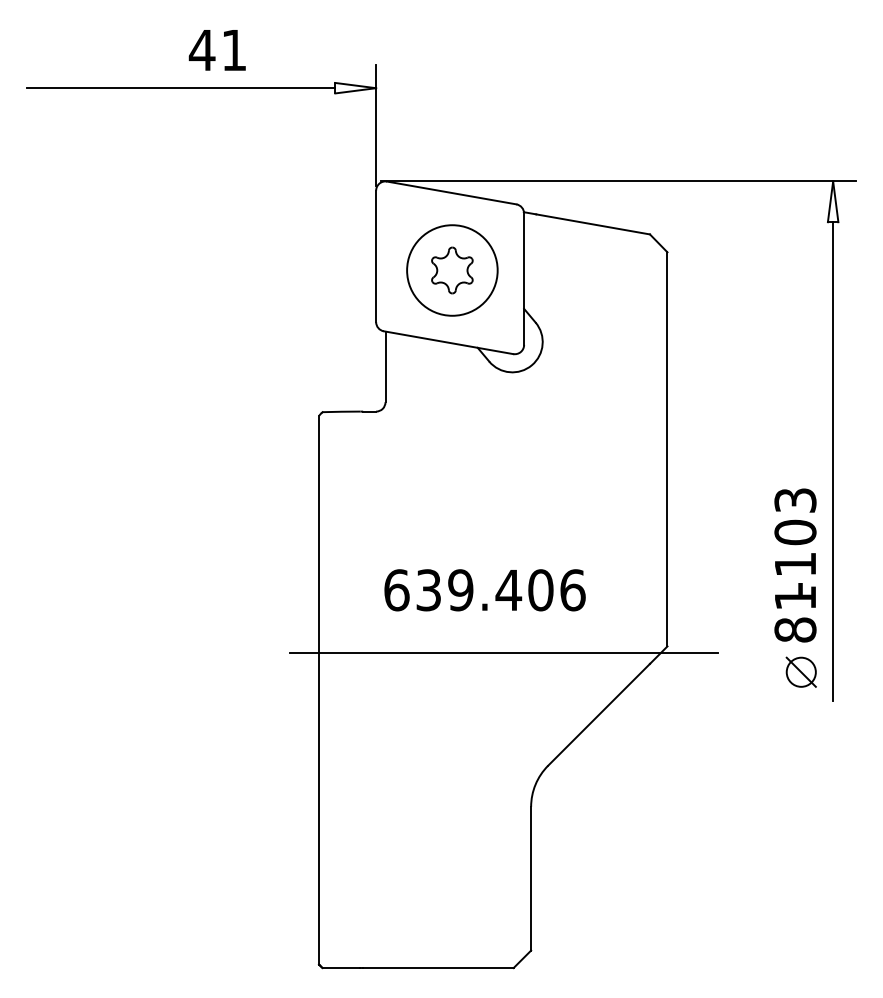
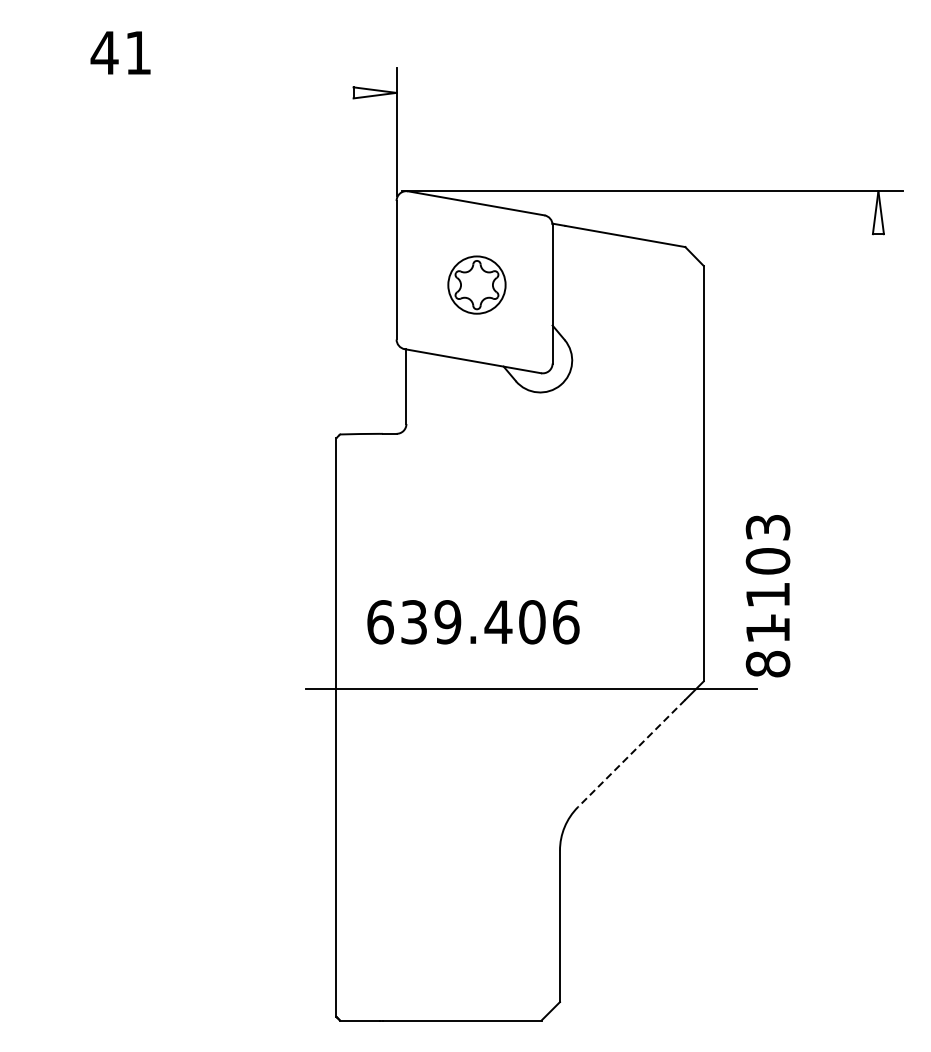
text: (216, 50) -> (119, 53), moved
line: (180, 88) -> (190, 93), removed
circle: (452, 270) -> (477, 285), size x0.6
line: (833, 461) -> (878, 486), removed
text: (795, 565) -> (768, 596), moved
text: (484, 590) -> (472, 622), moved
part: (800, 671) -> (843, 707), removed
line: (599, 714) -> (632, 753), solid -> dashed

